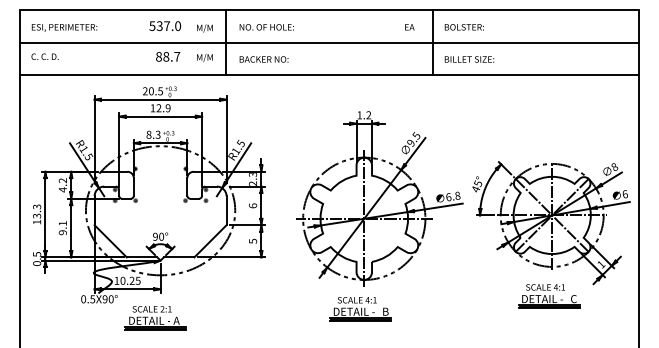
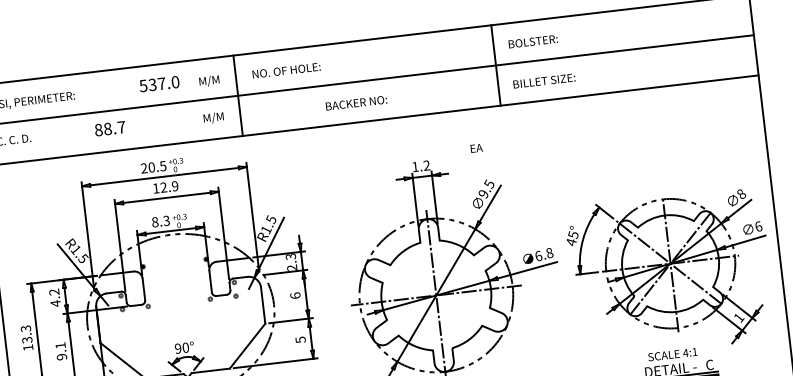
text: (409, 27) -> (476, 148), moved
text: (168, 56) -> (110, 128), moved
text: (263, 59) -> (355, 103), moved

